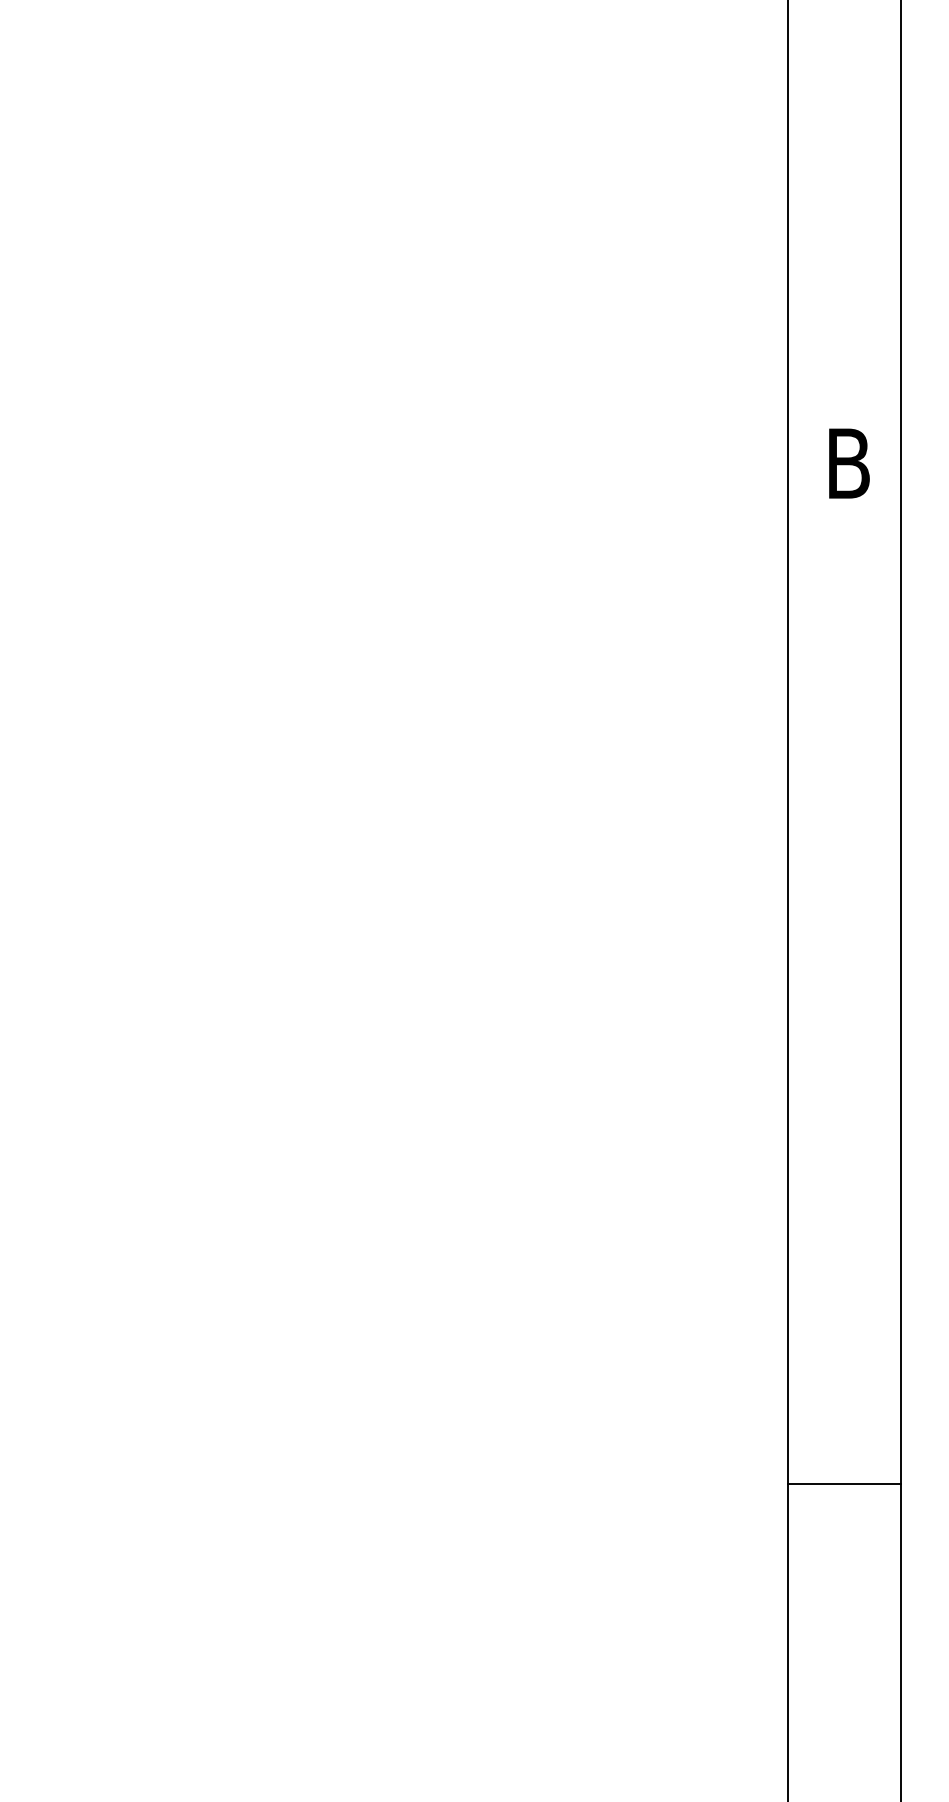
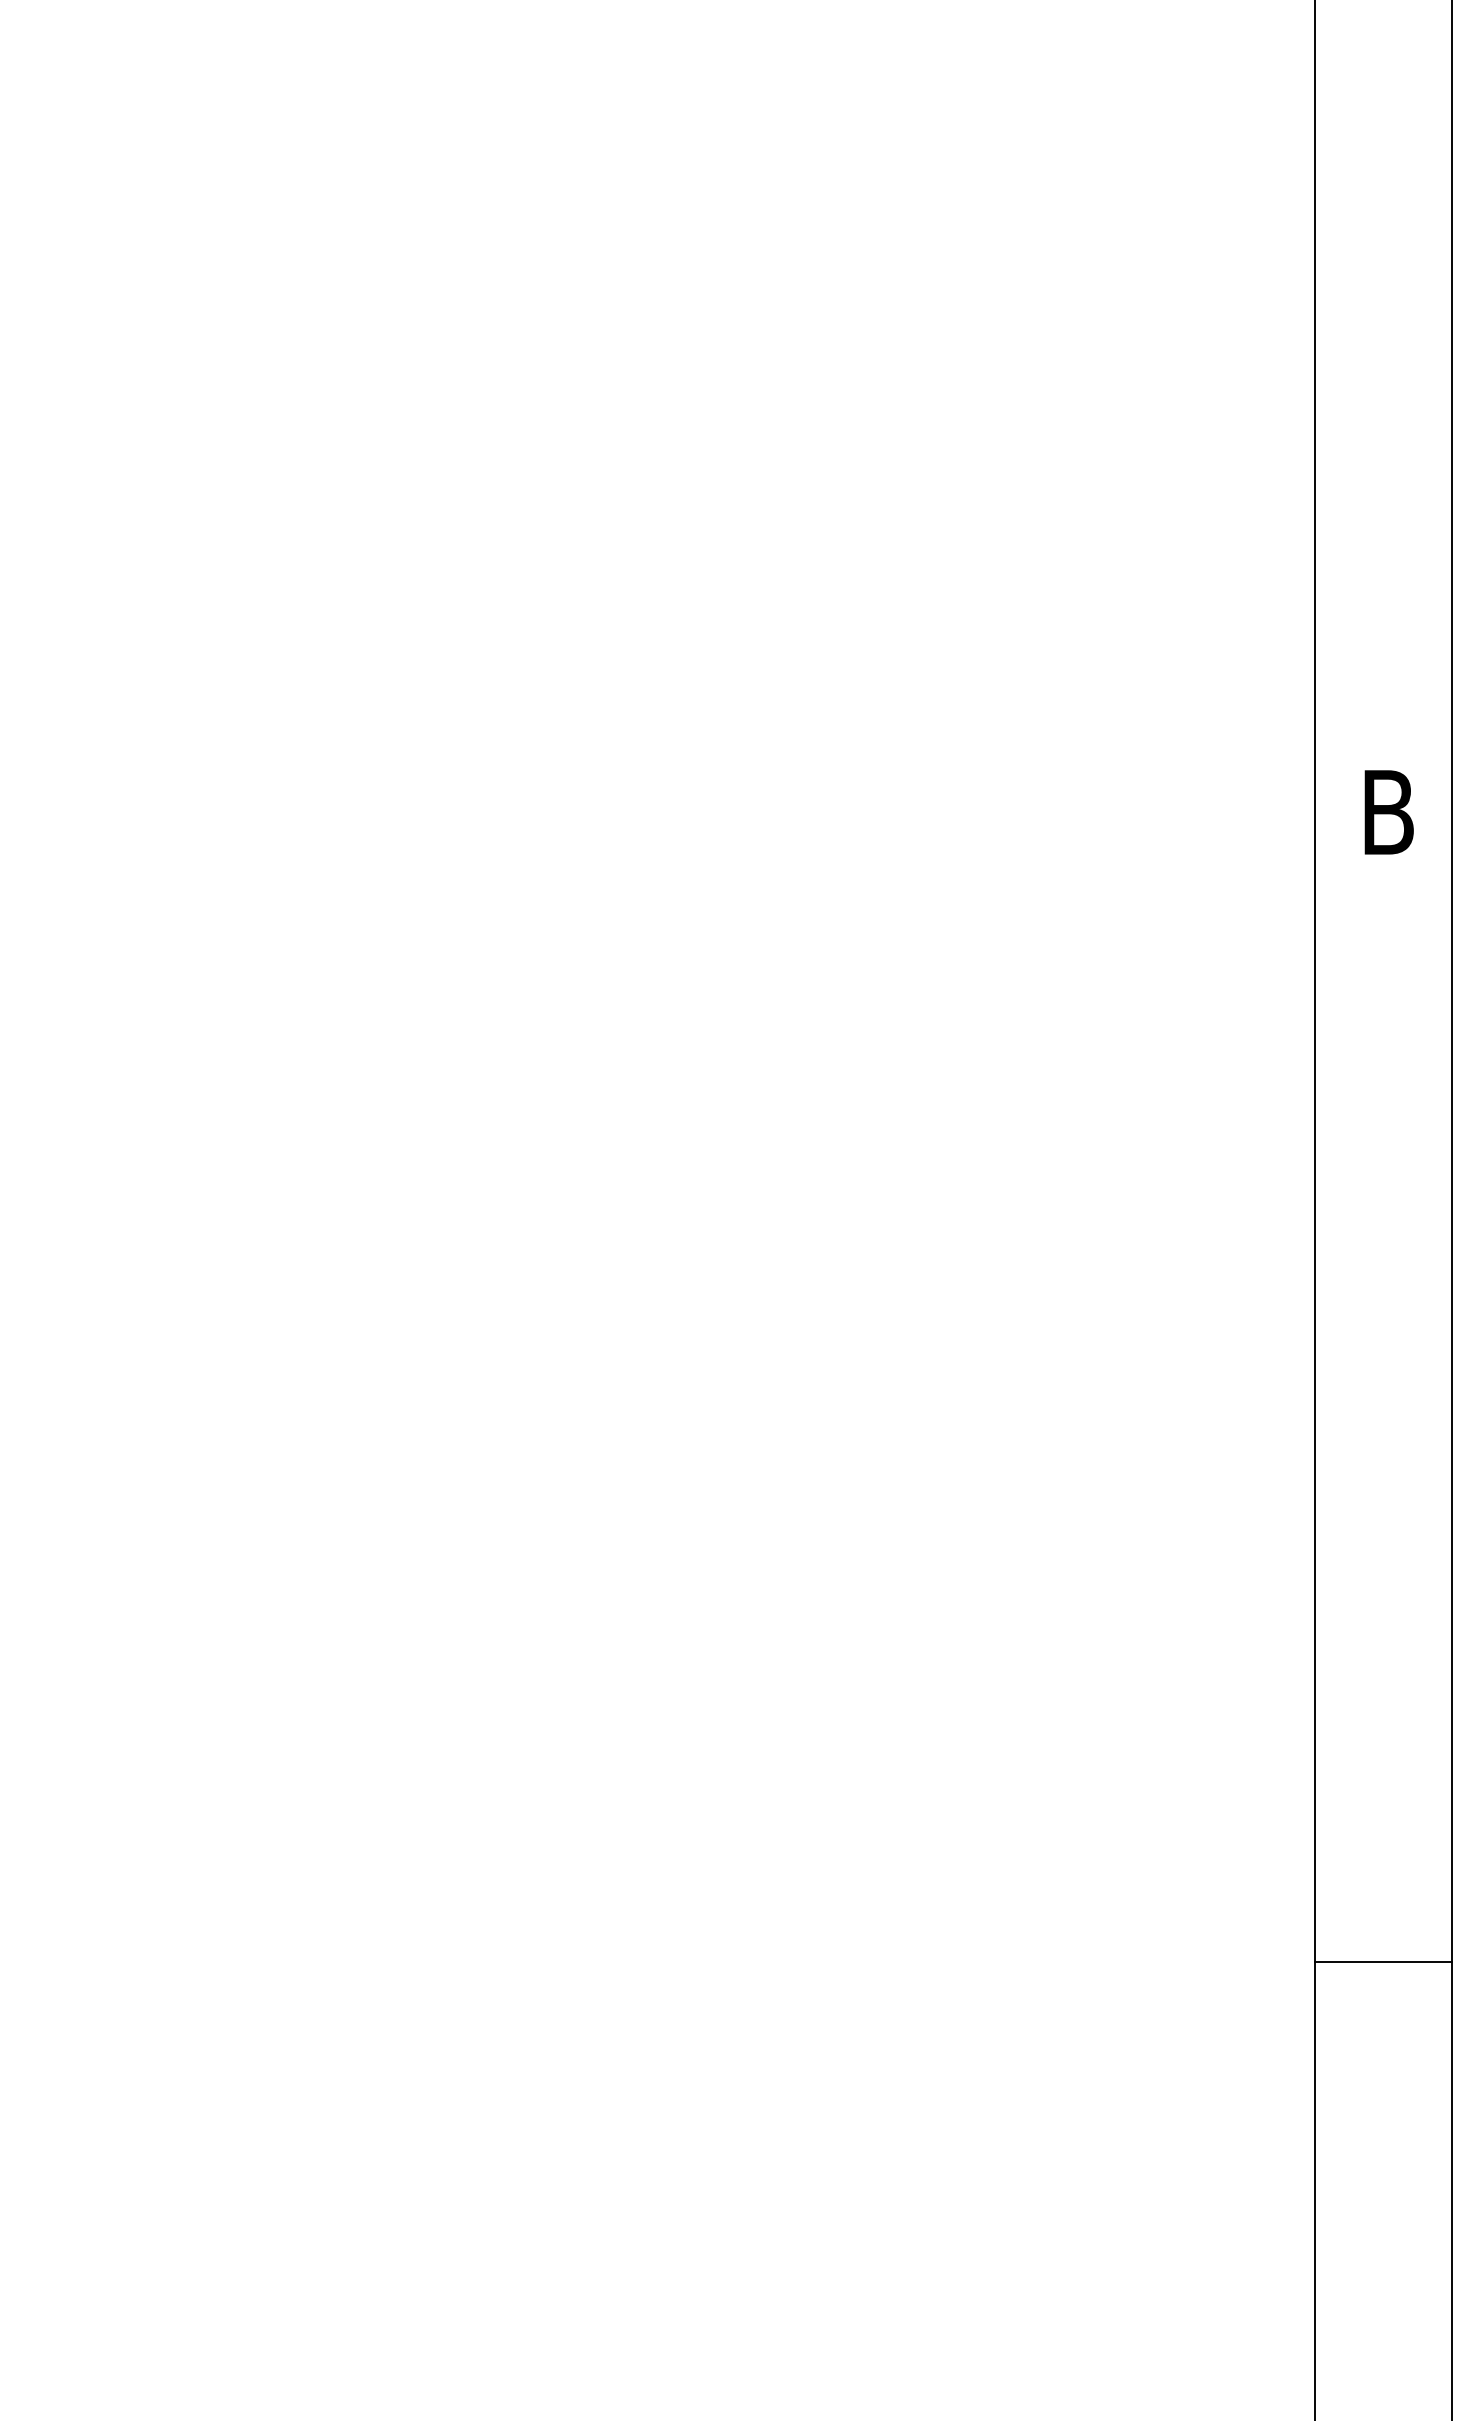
line: (844, 1483) -> (1383, 1961), moved

